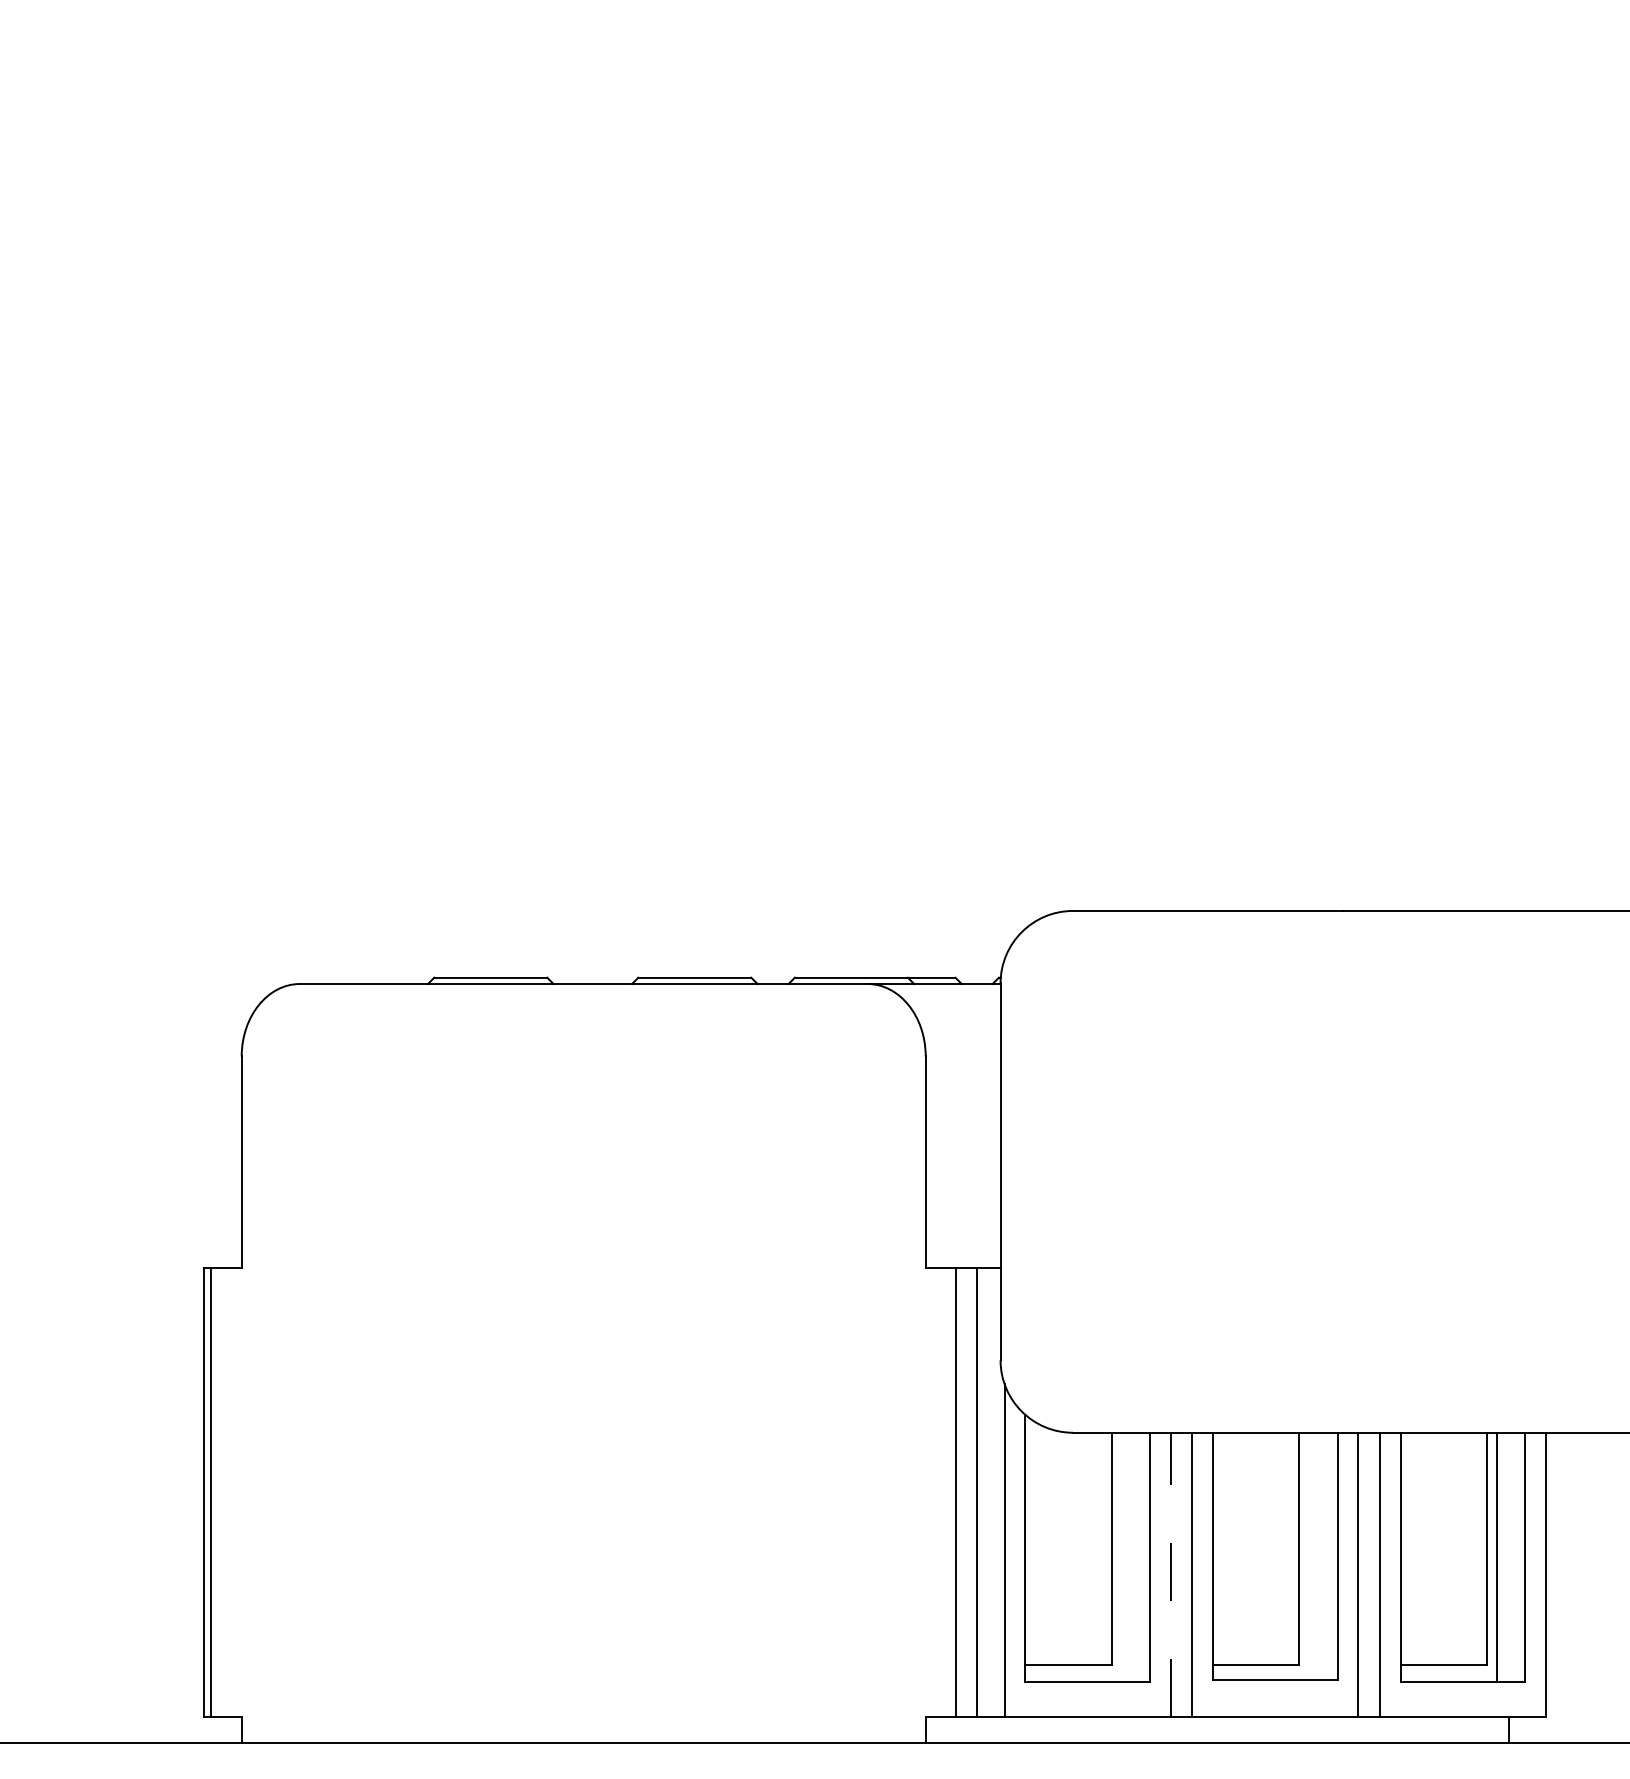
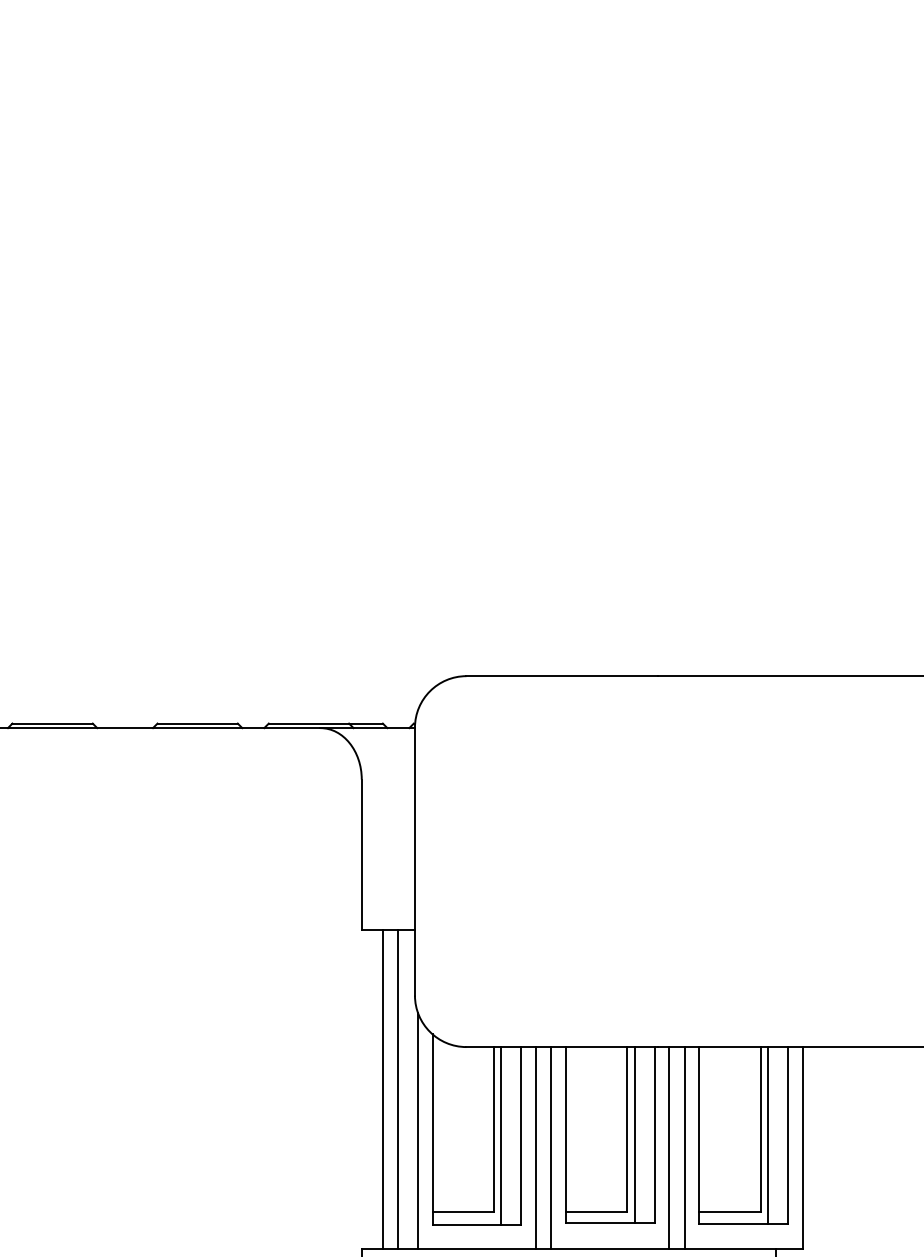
line: (1309, 1555) -> (634, 1134), added
line: (1122, 1557) -> (501, 1135), added
line: (1170, 1574) -> (535, 1147), dashed -> solid

